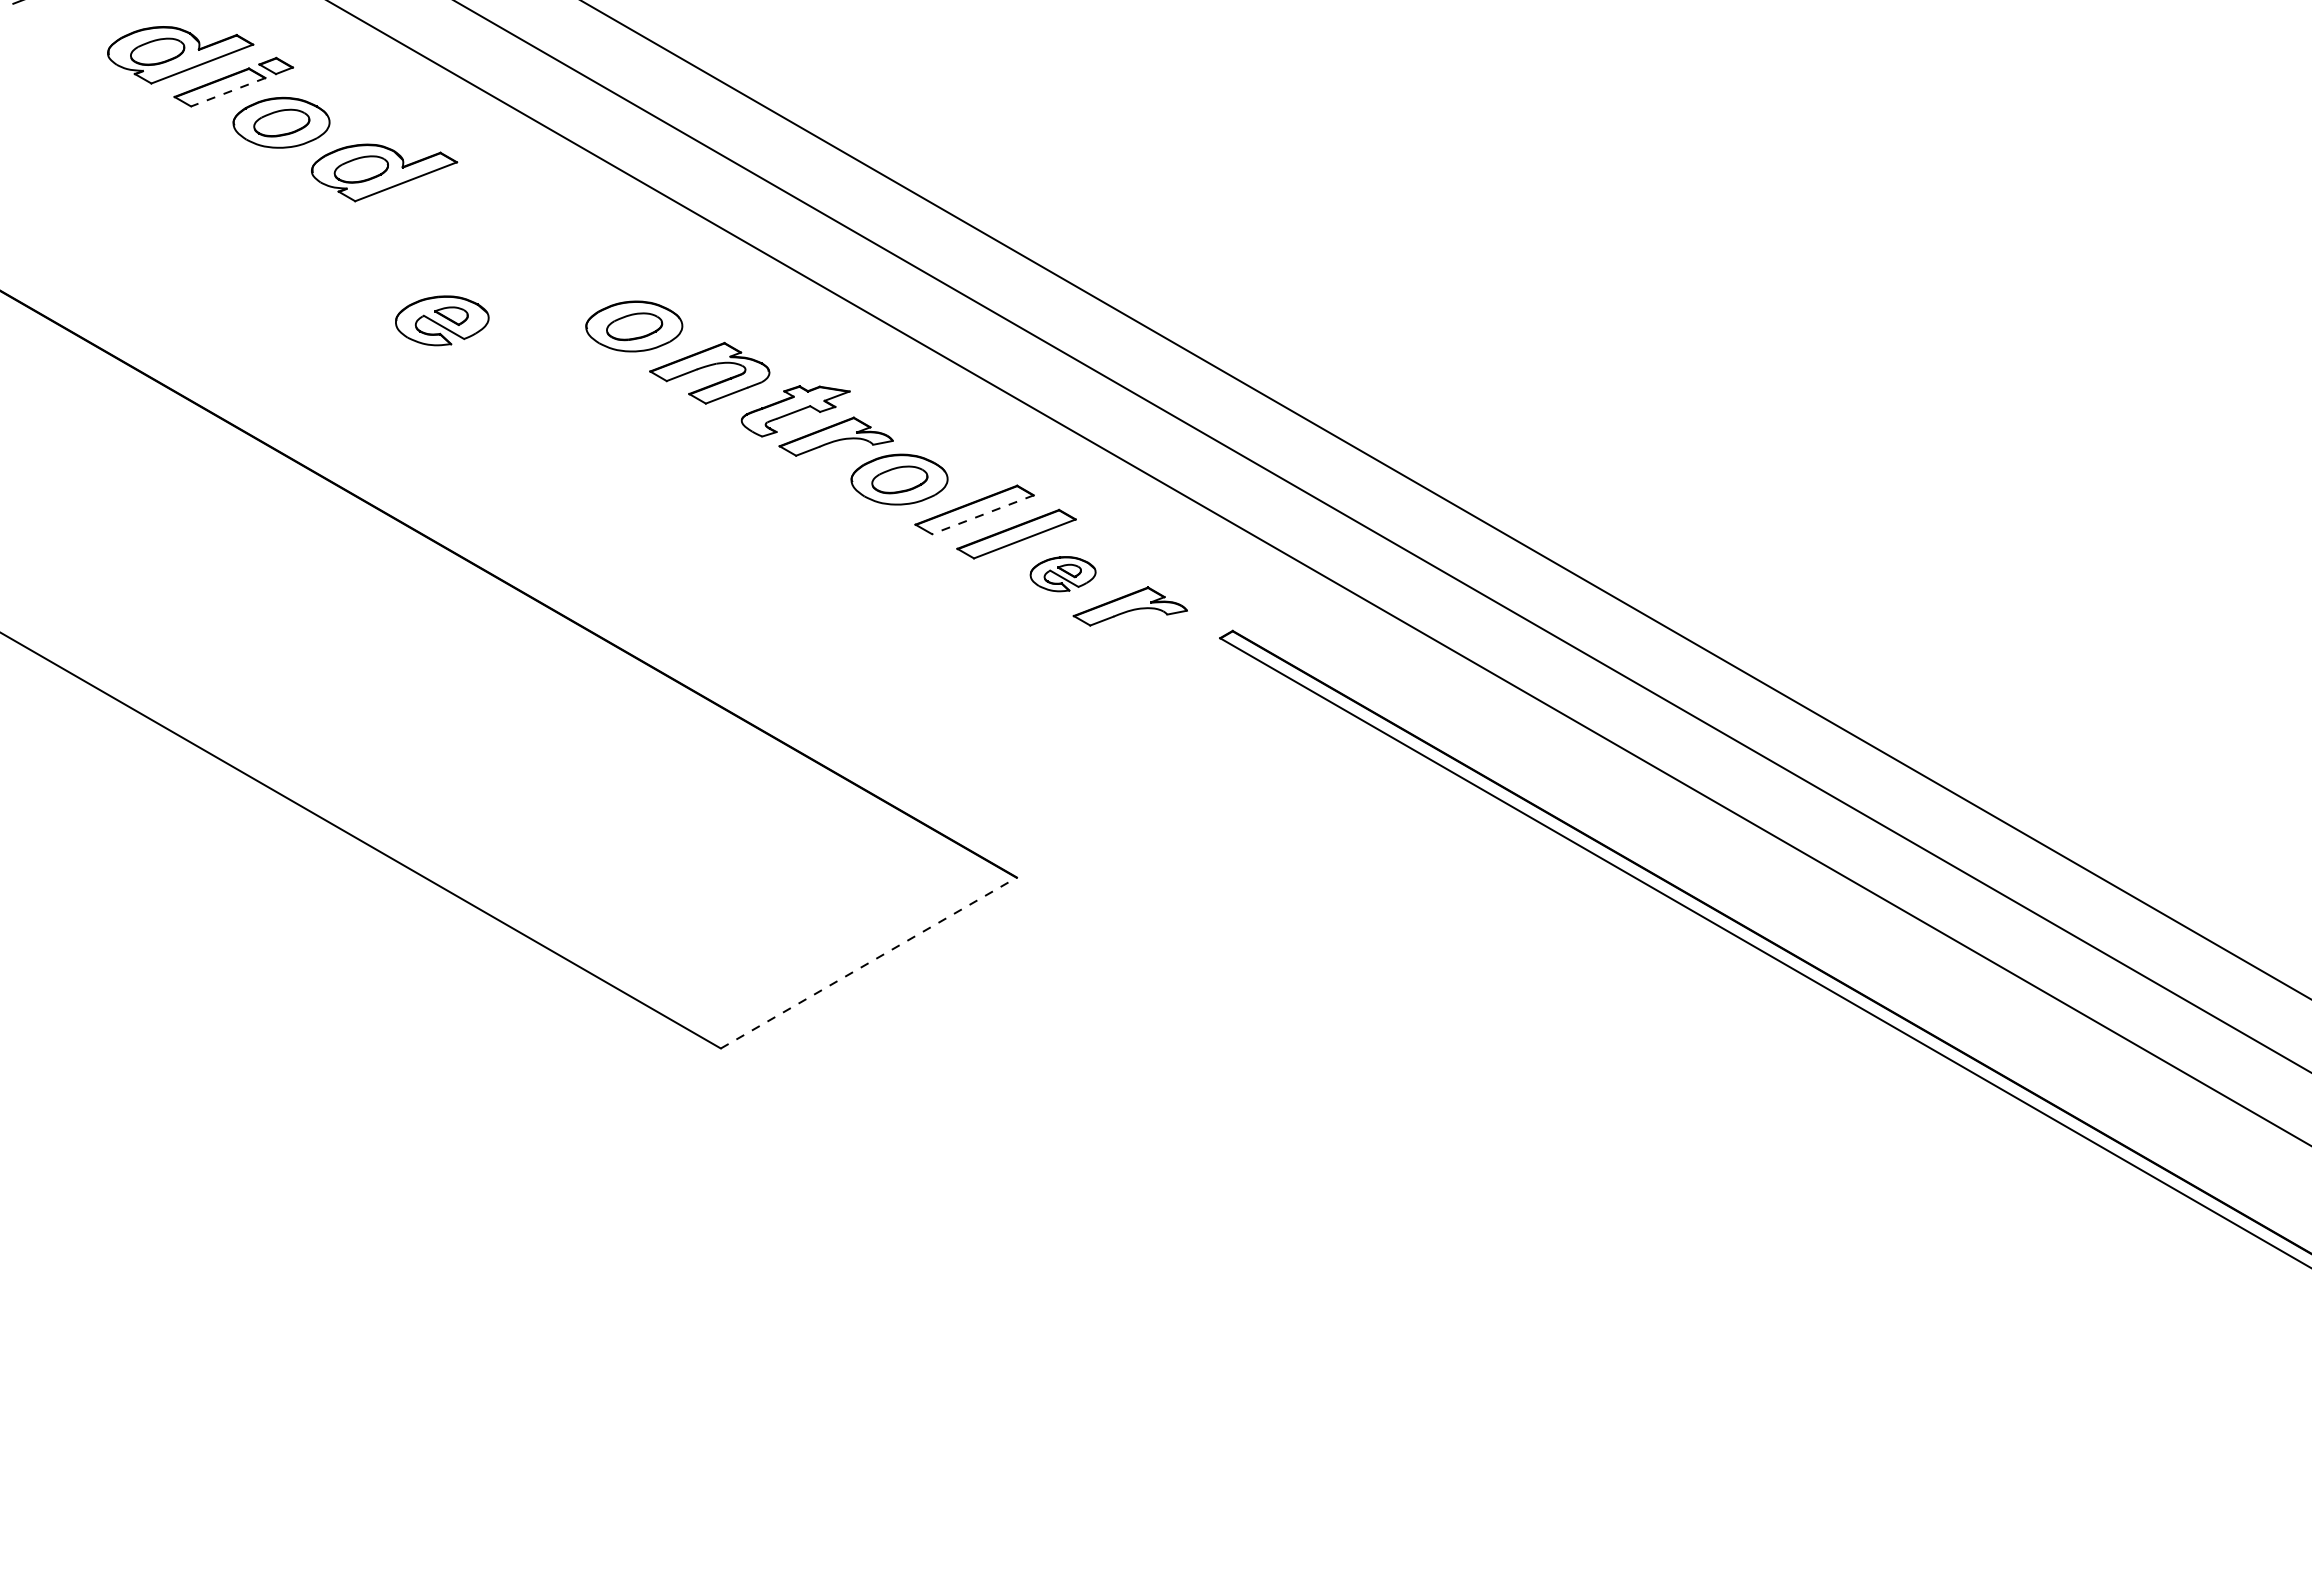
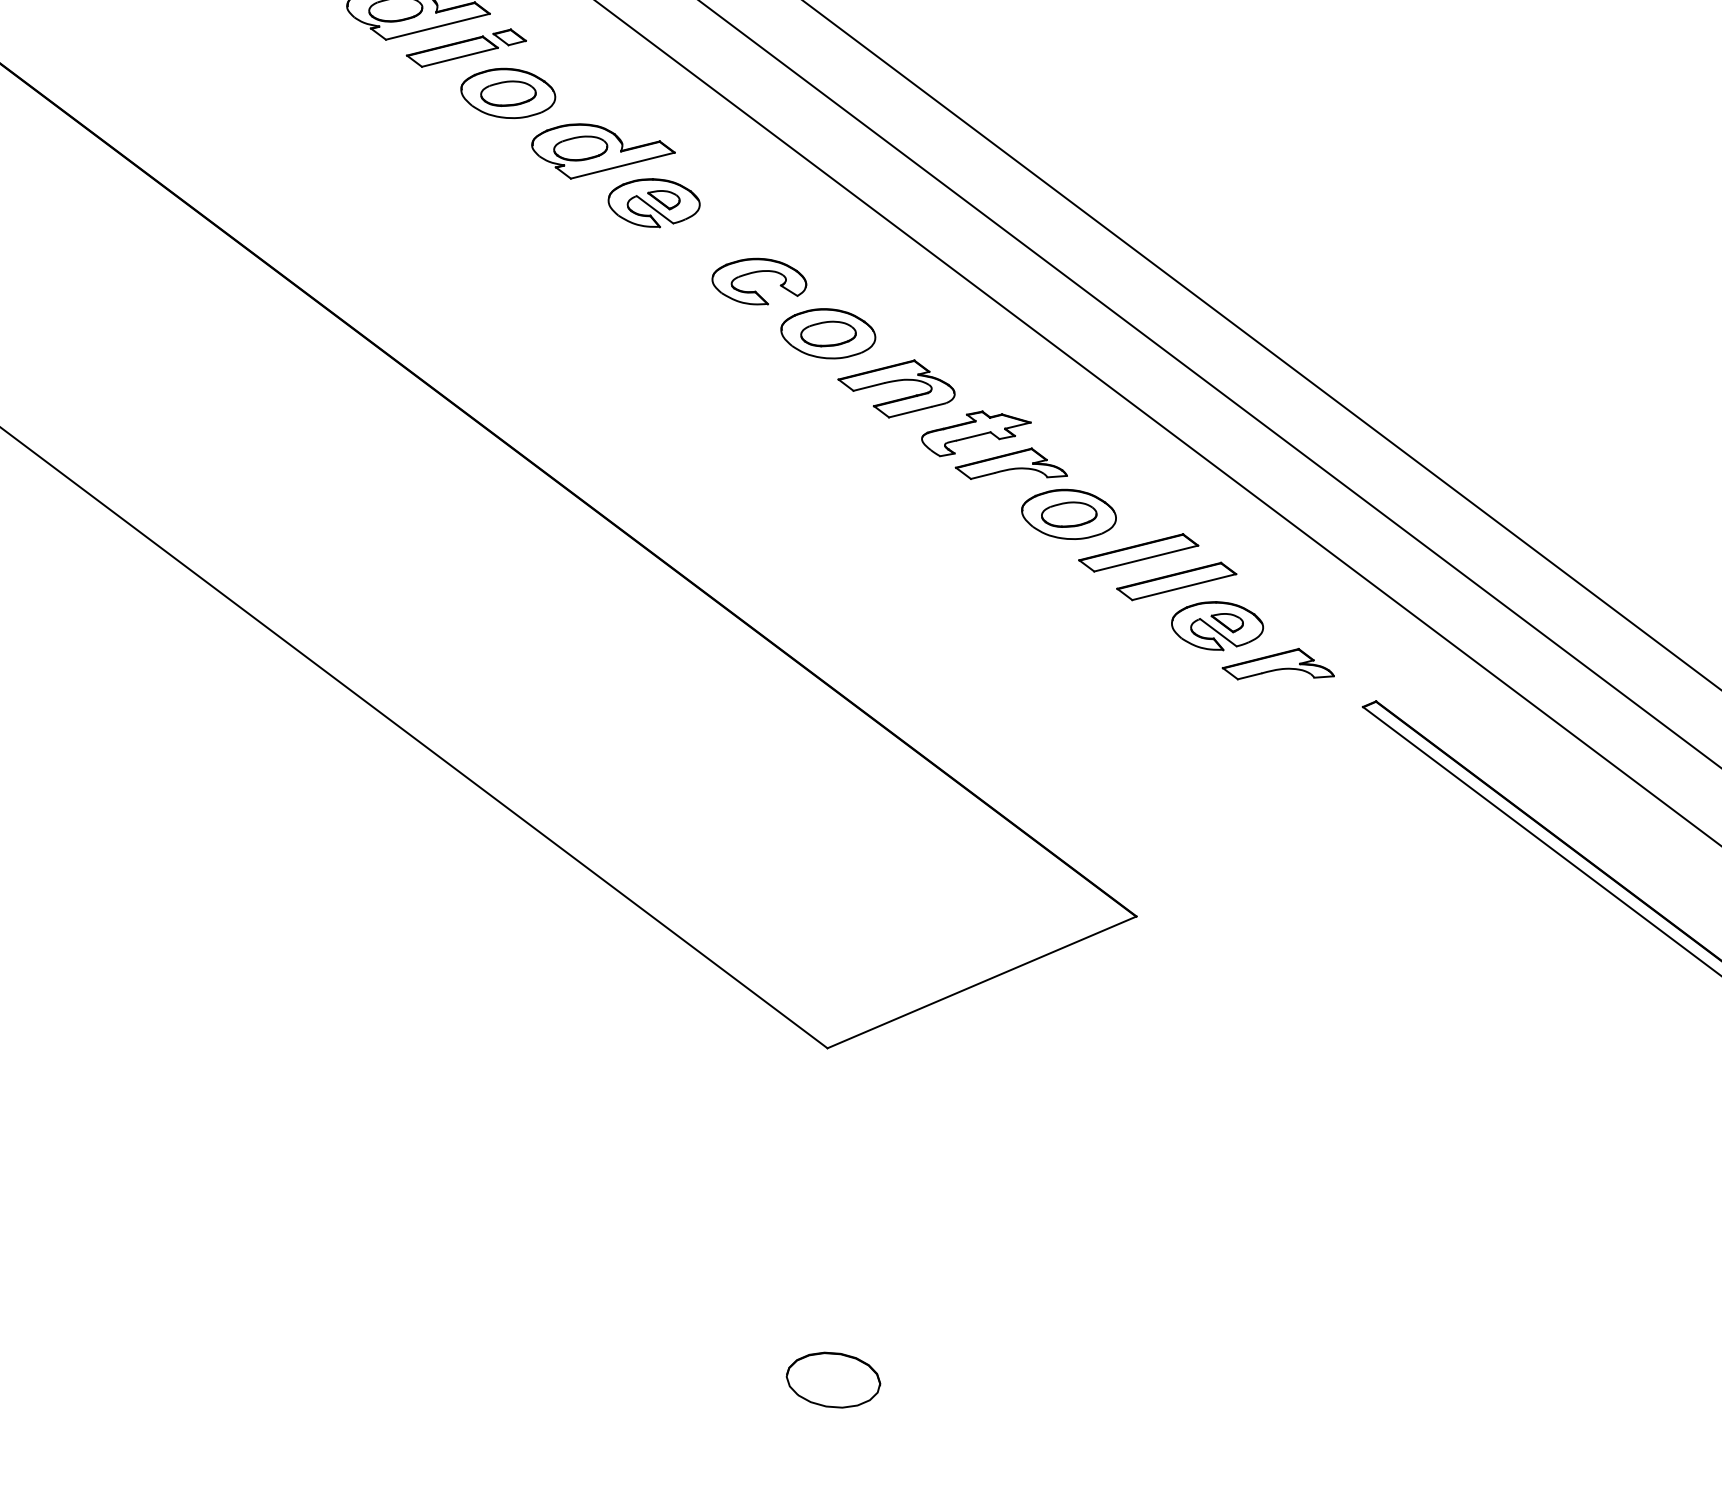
line: (228, 92) -> (460, 57), dashed -> solid
part: (555, 273) -> (757, 272), added
part: (442, 320) -> (654, 202), moved
line: (982, 514) -> (1145, 558), dashed -> solid
part: (1062, 573) -> (1216, 625), size x1.43
line: (868, 963) -> (981, 982), dashed -> solid
part: (767, 1382) -> (833, 1379), added

